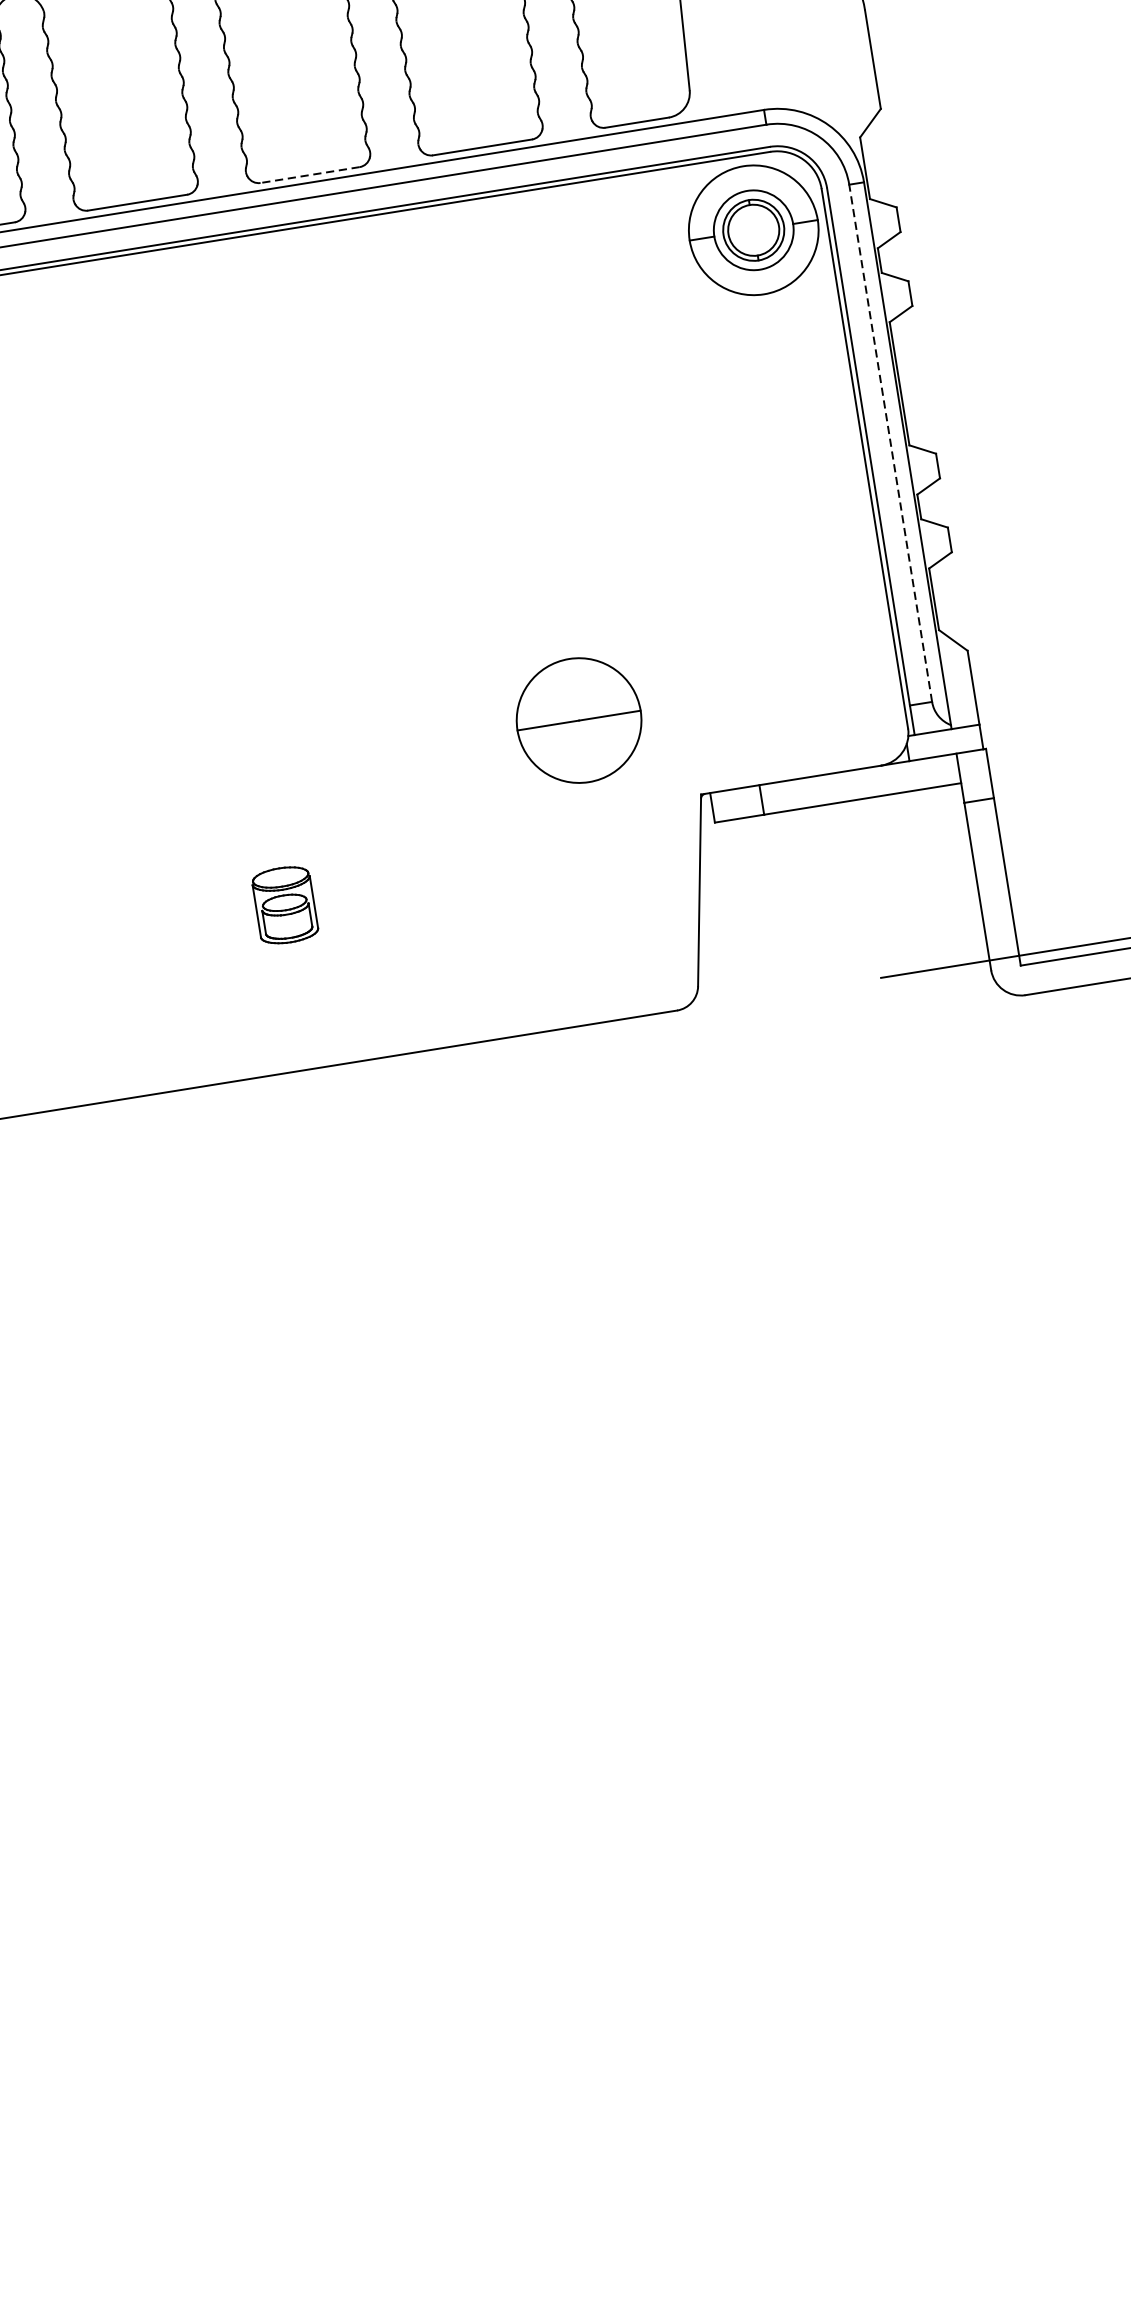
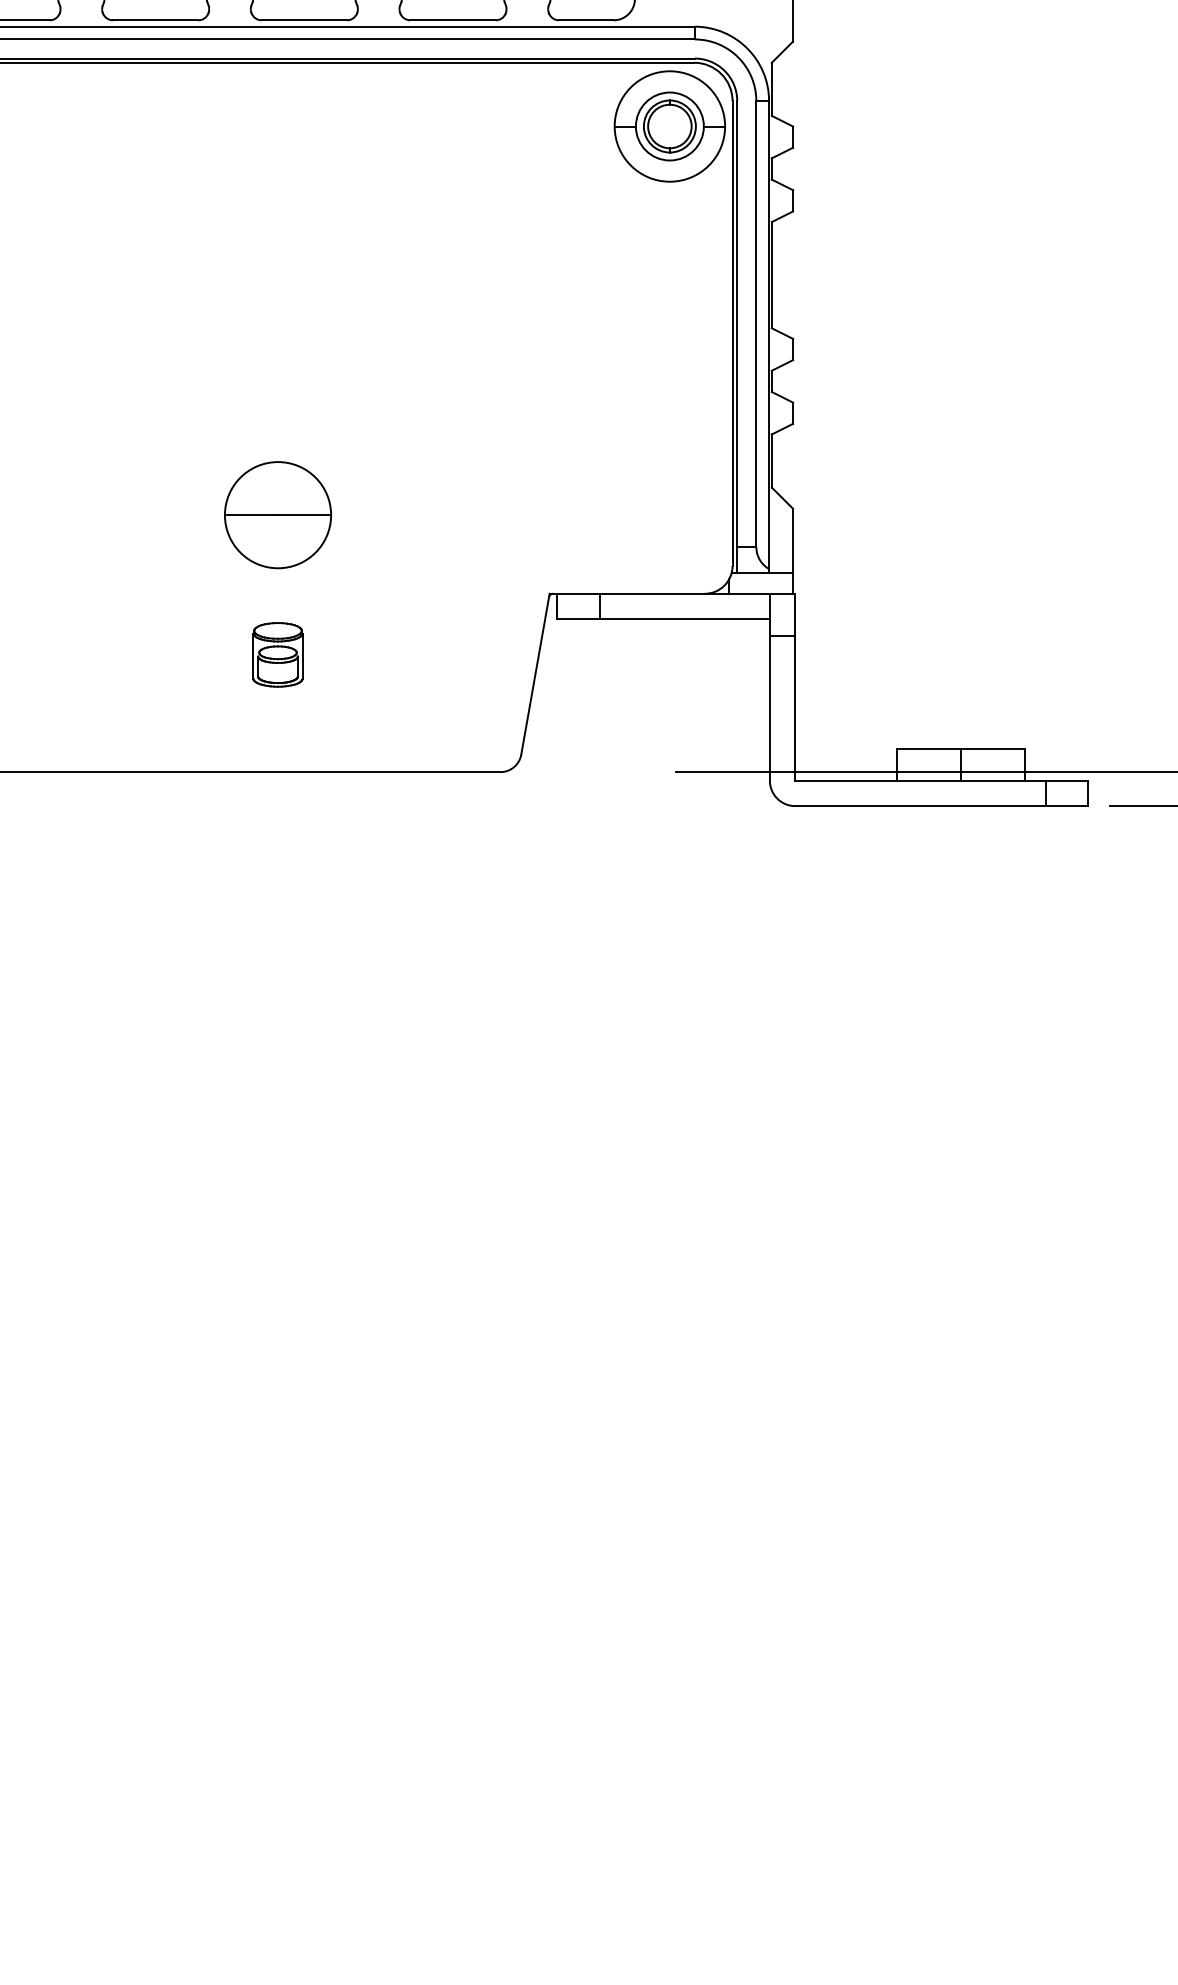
line: (310, 175) -> (304, 20), dashed -> solid
line: (890, 442) -> (756, 323), dashed -> solid
part: (578, 721) -> (277, 515), moved
part: (284, 904) -> (277, 654), moved

